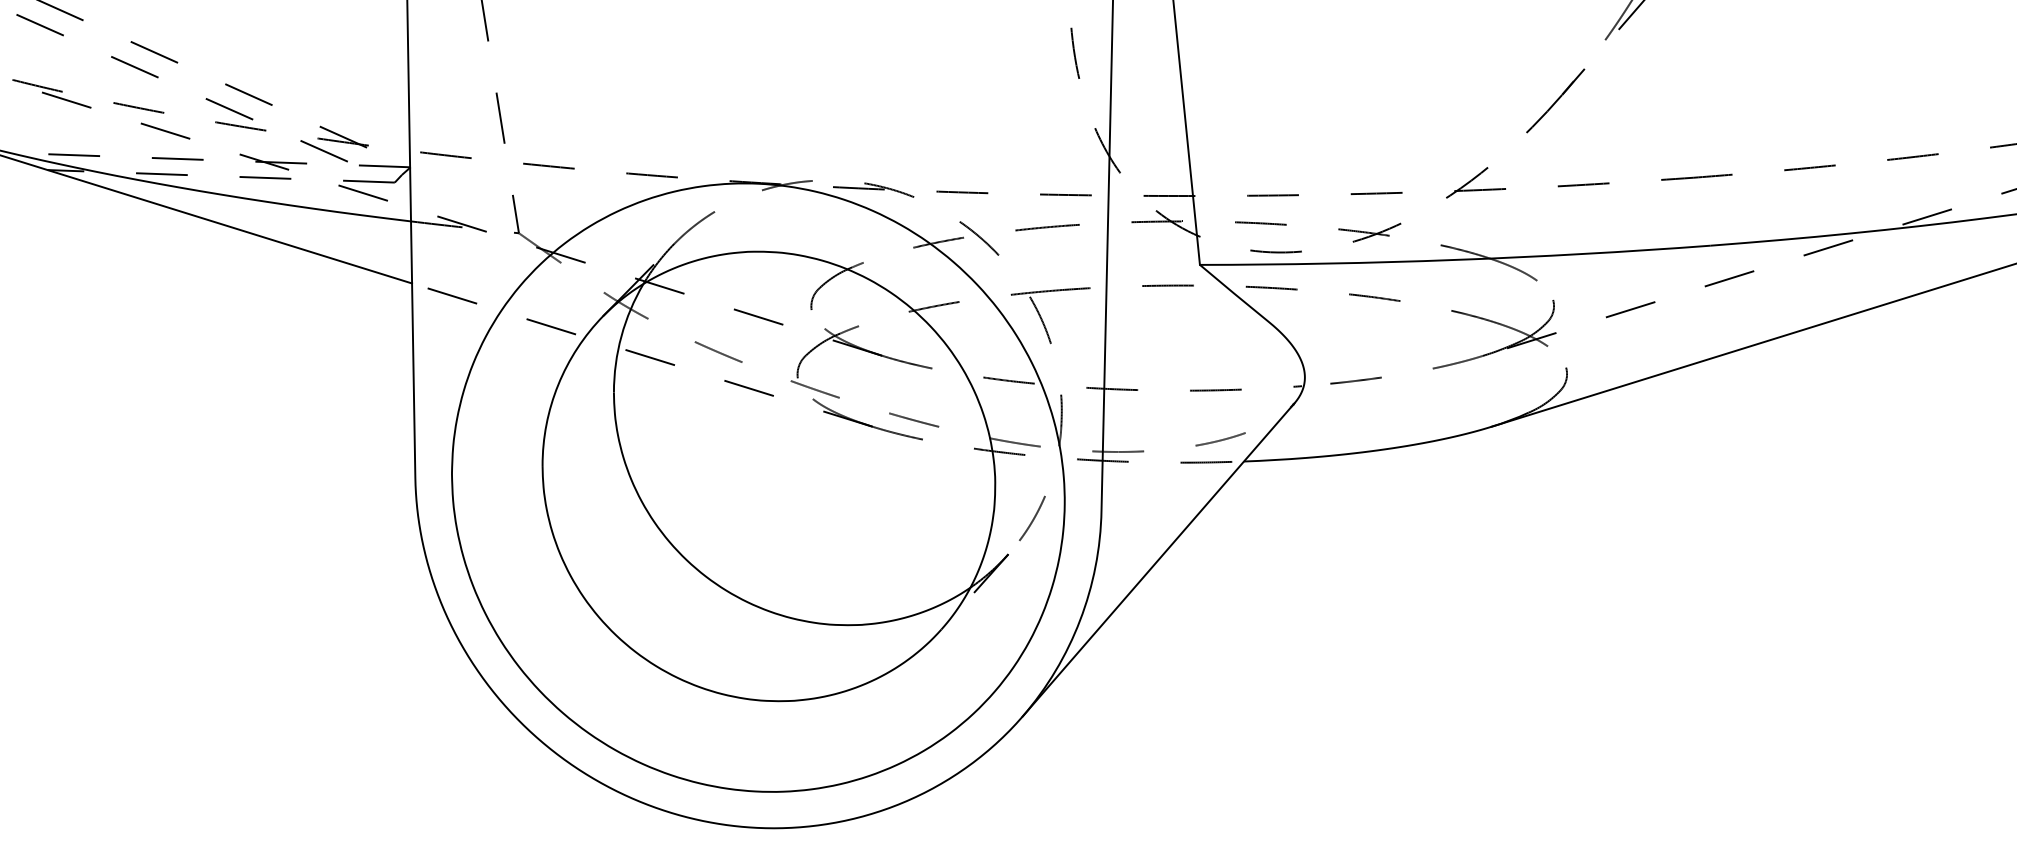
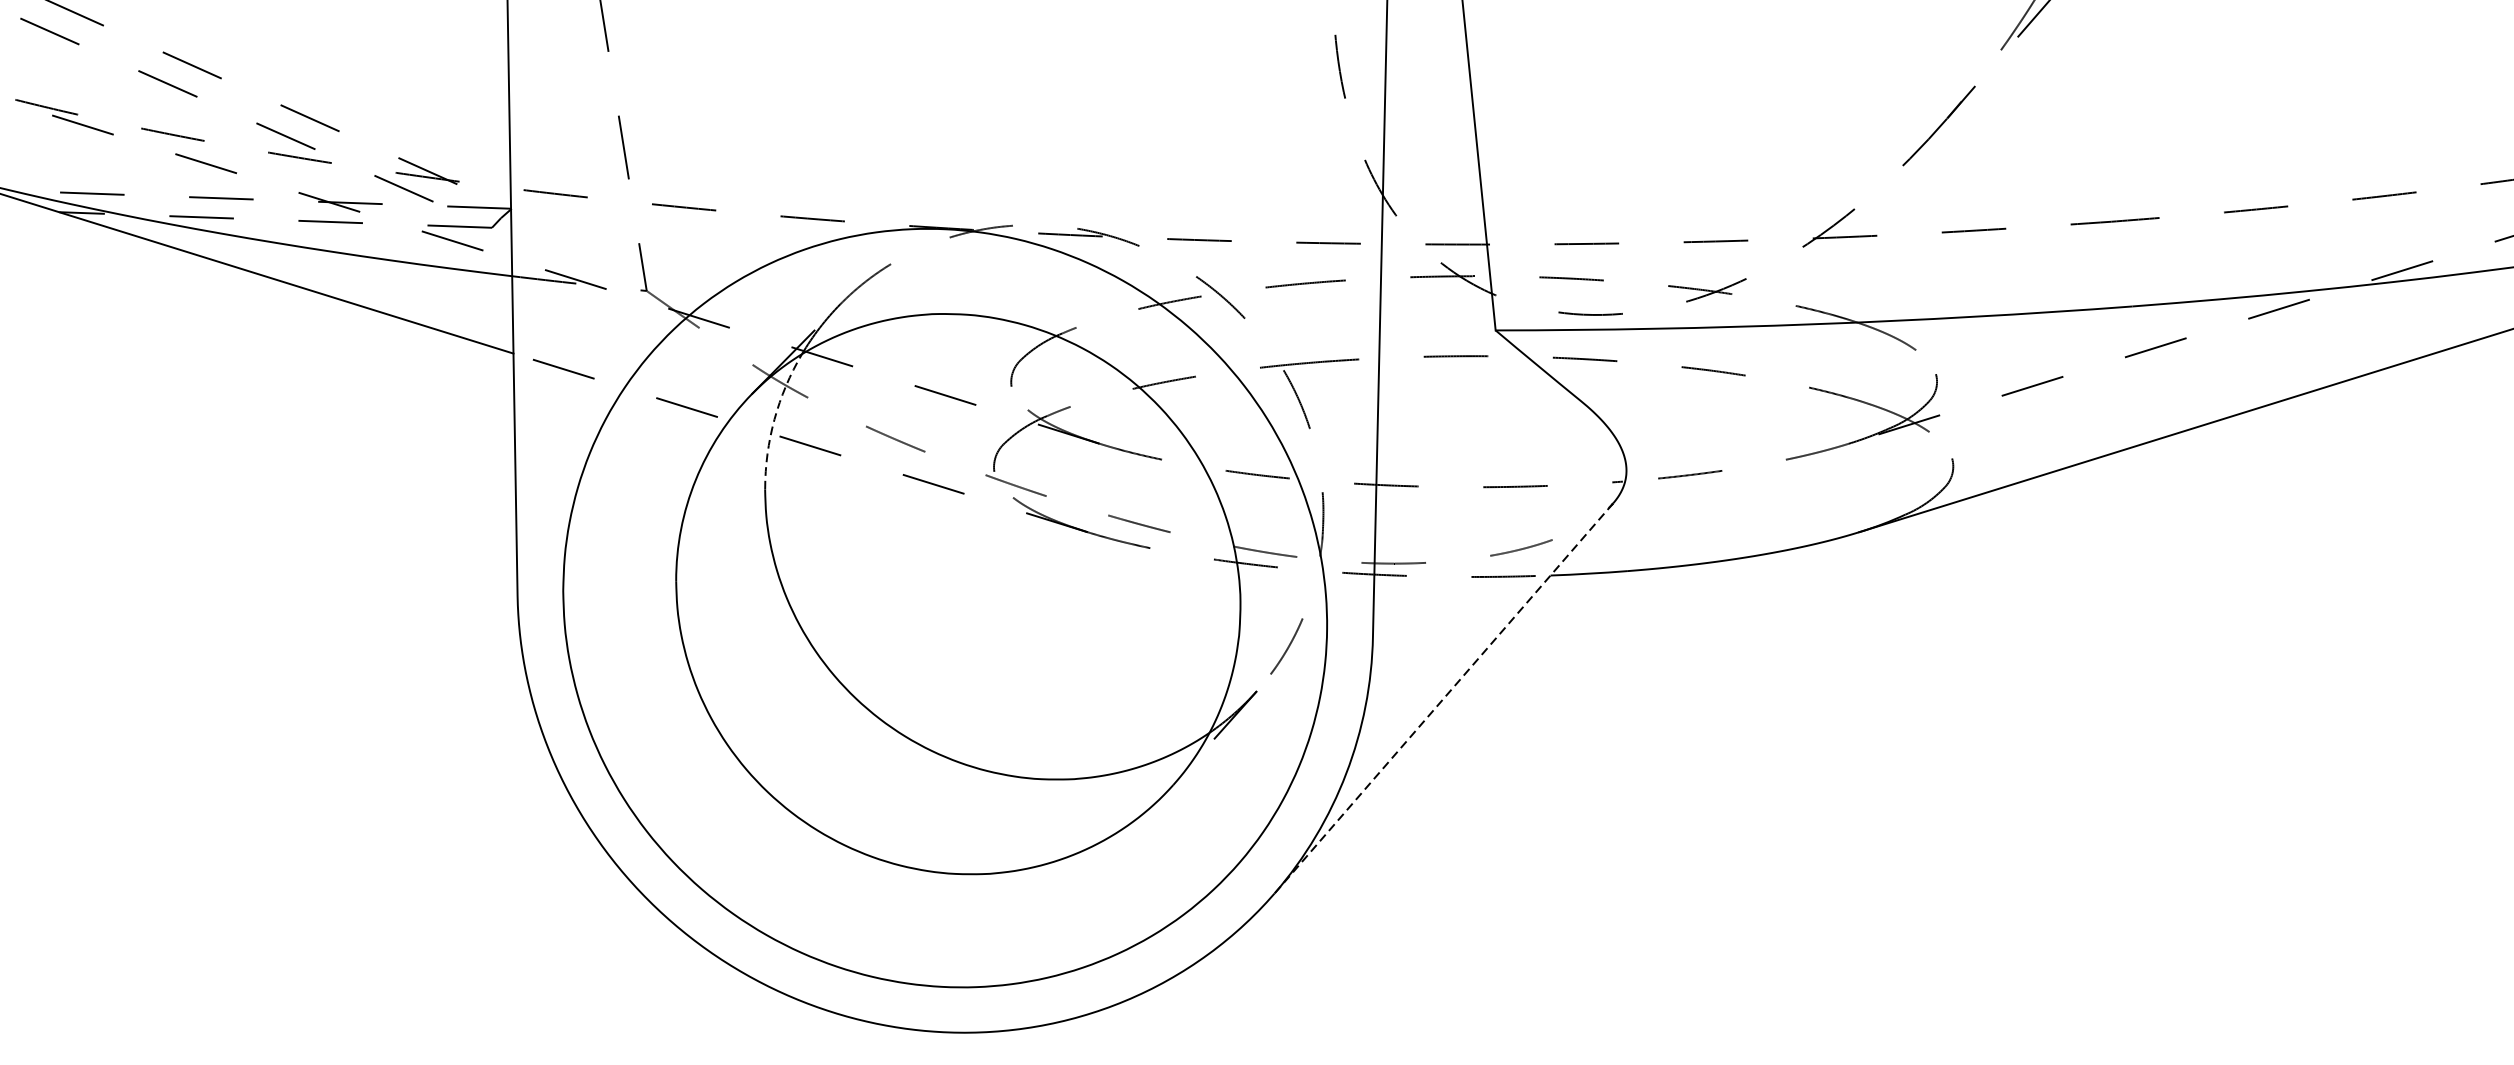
arc: (621, 336) -> (774, 419), solid -> dashed
line: (1158, 560) -> (1443, 698), solid -> dashed

